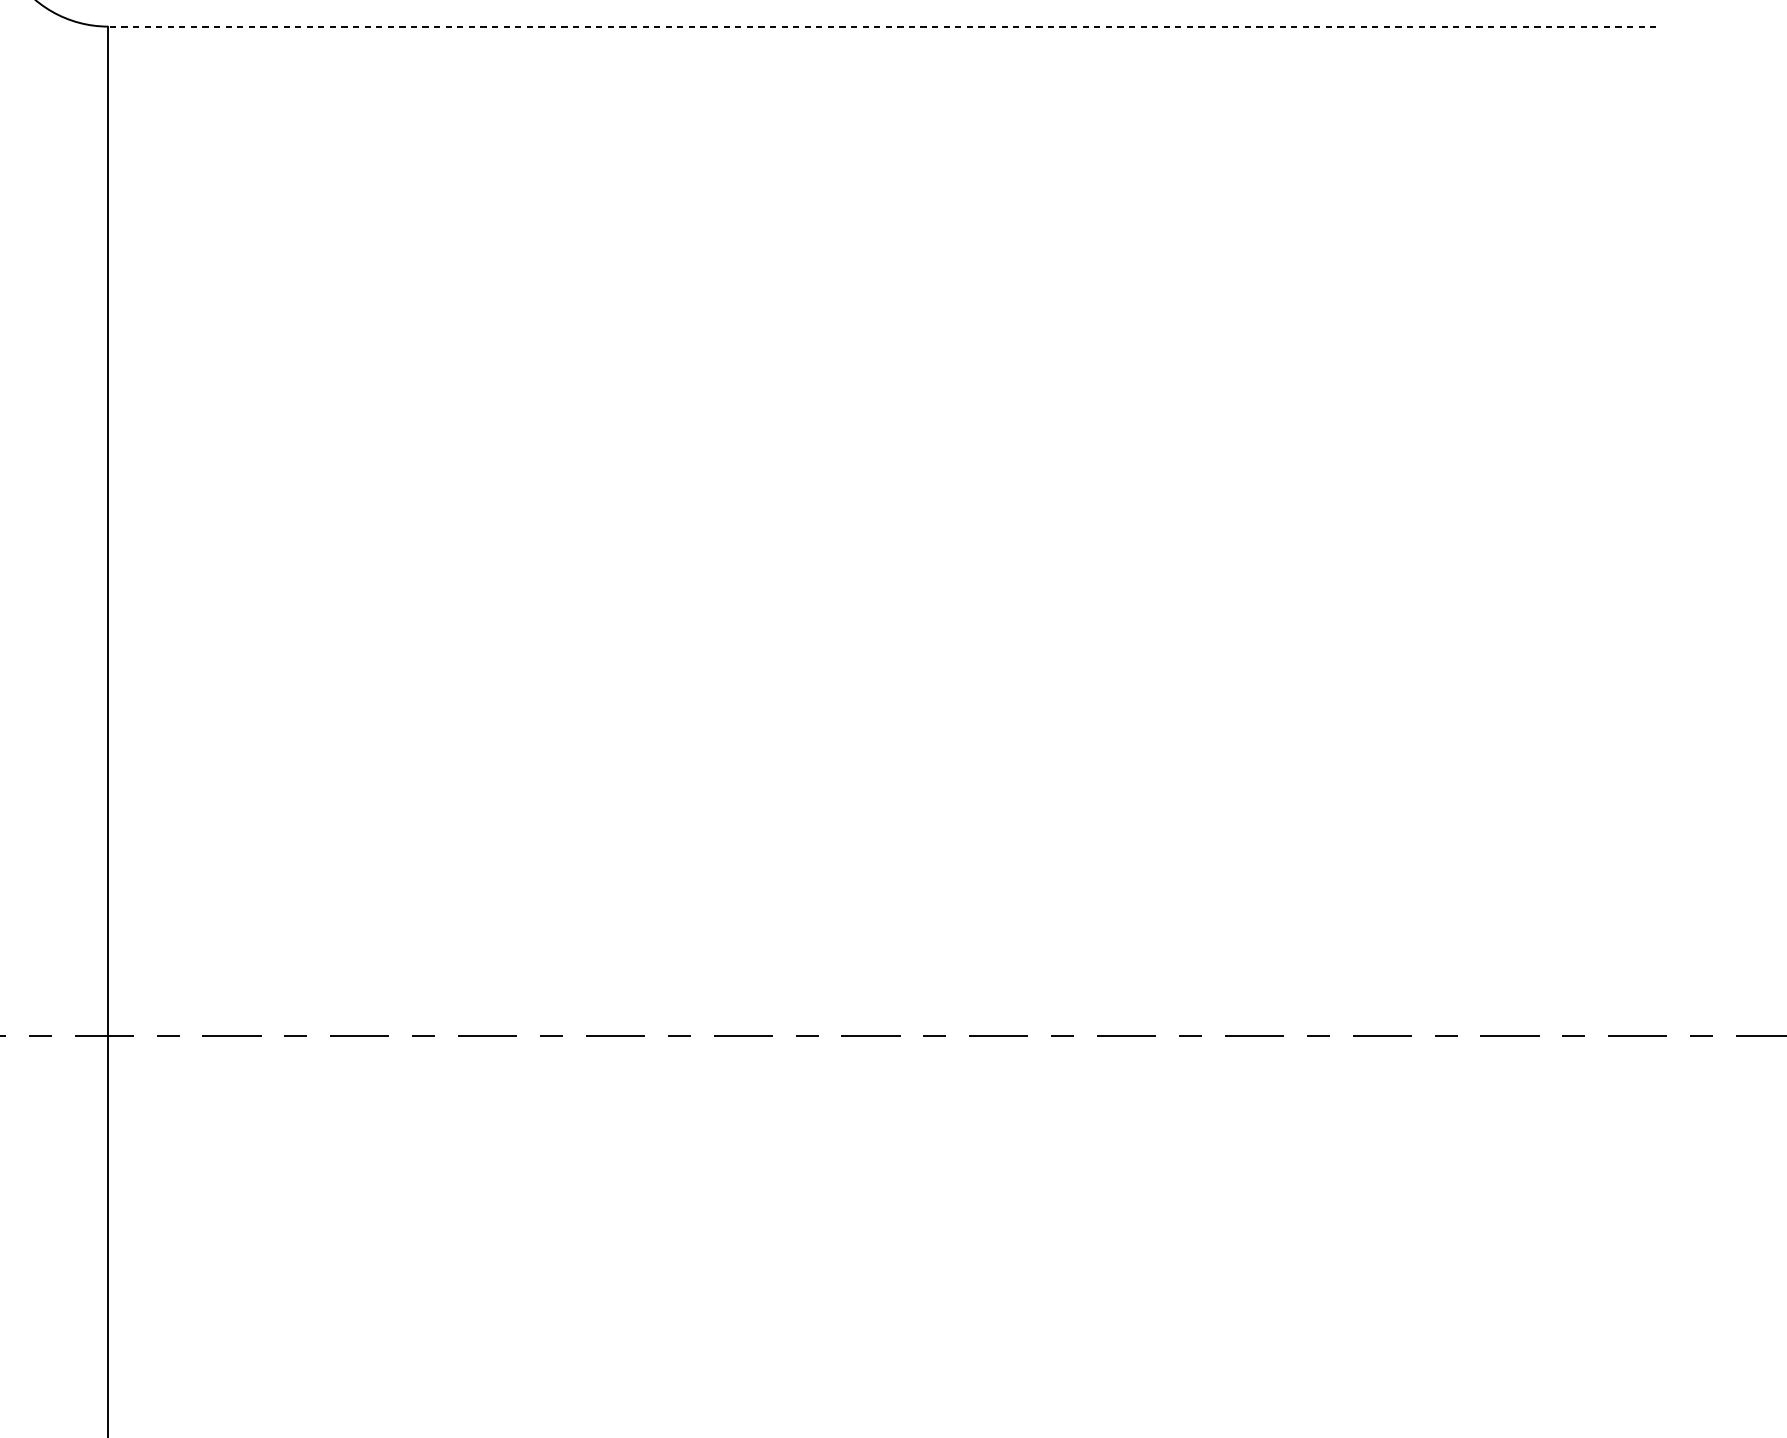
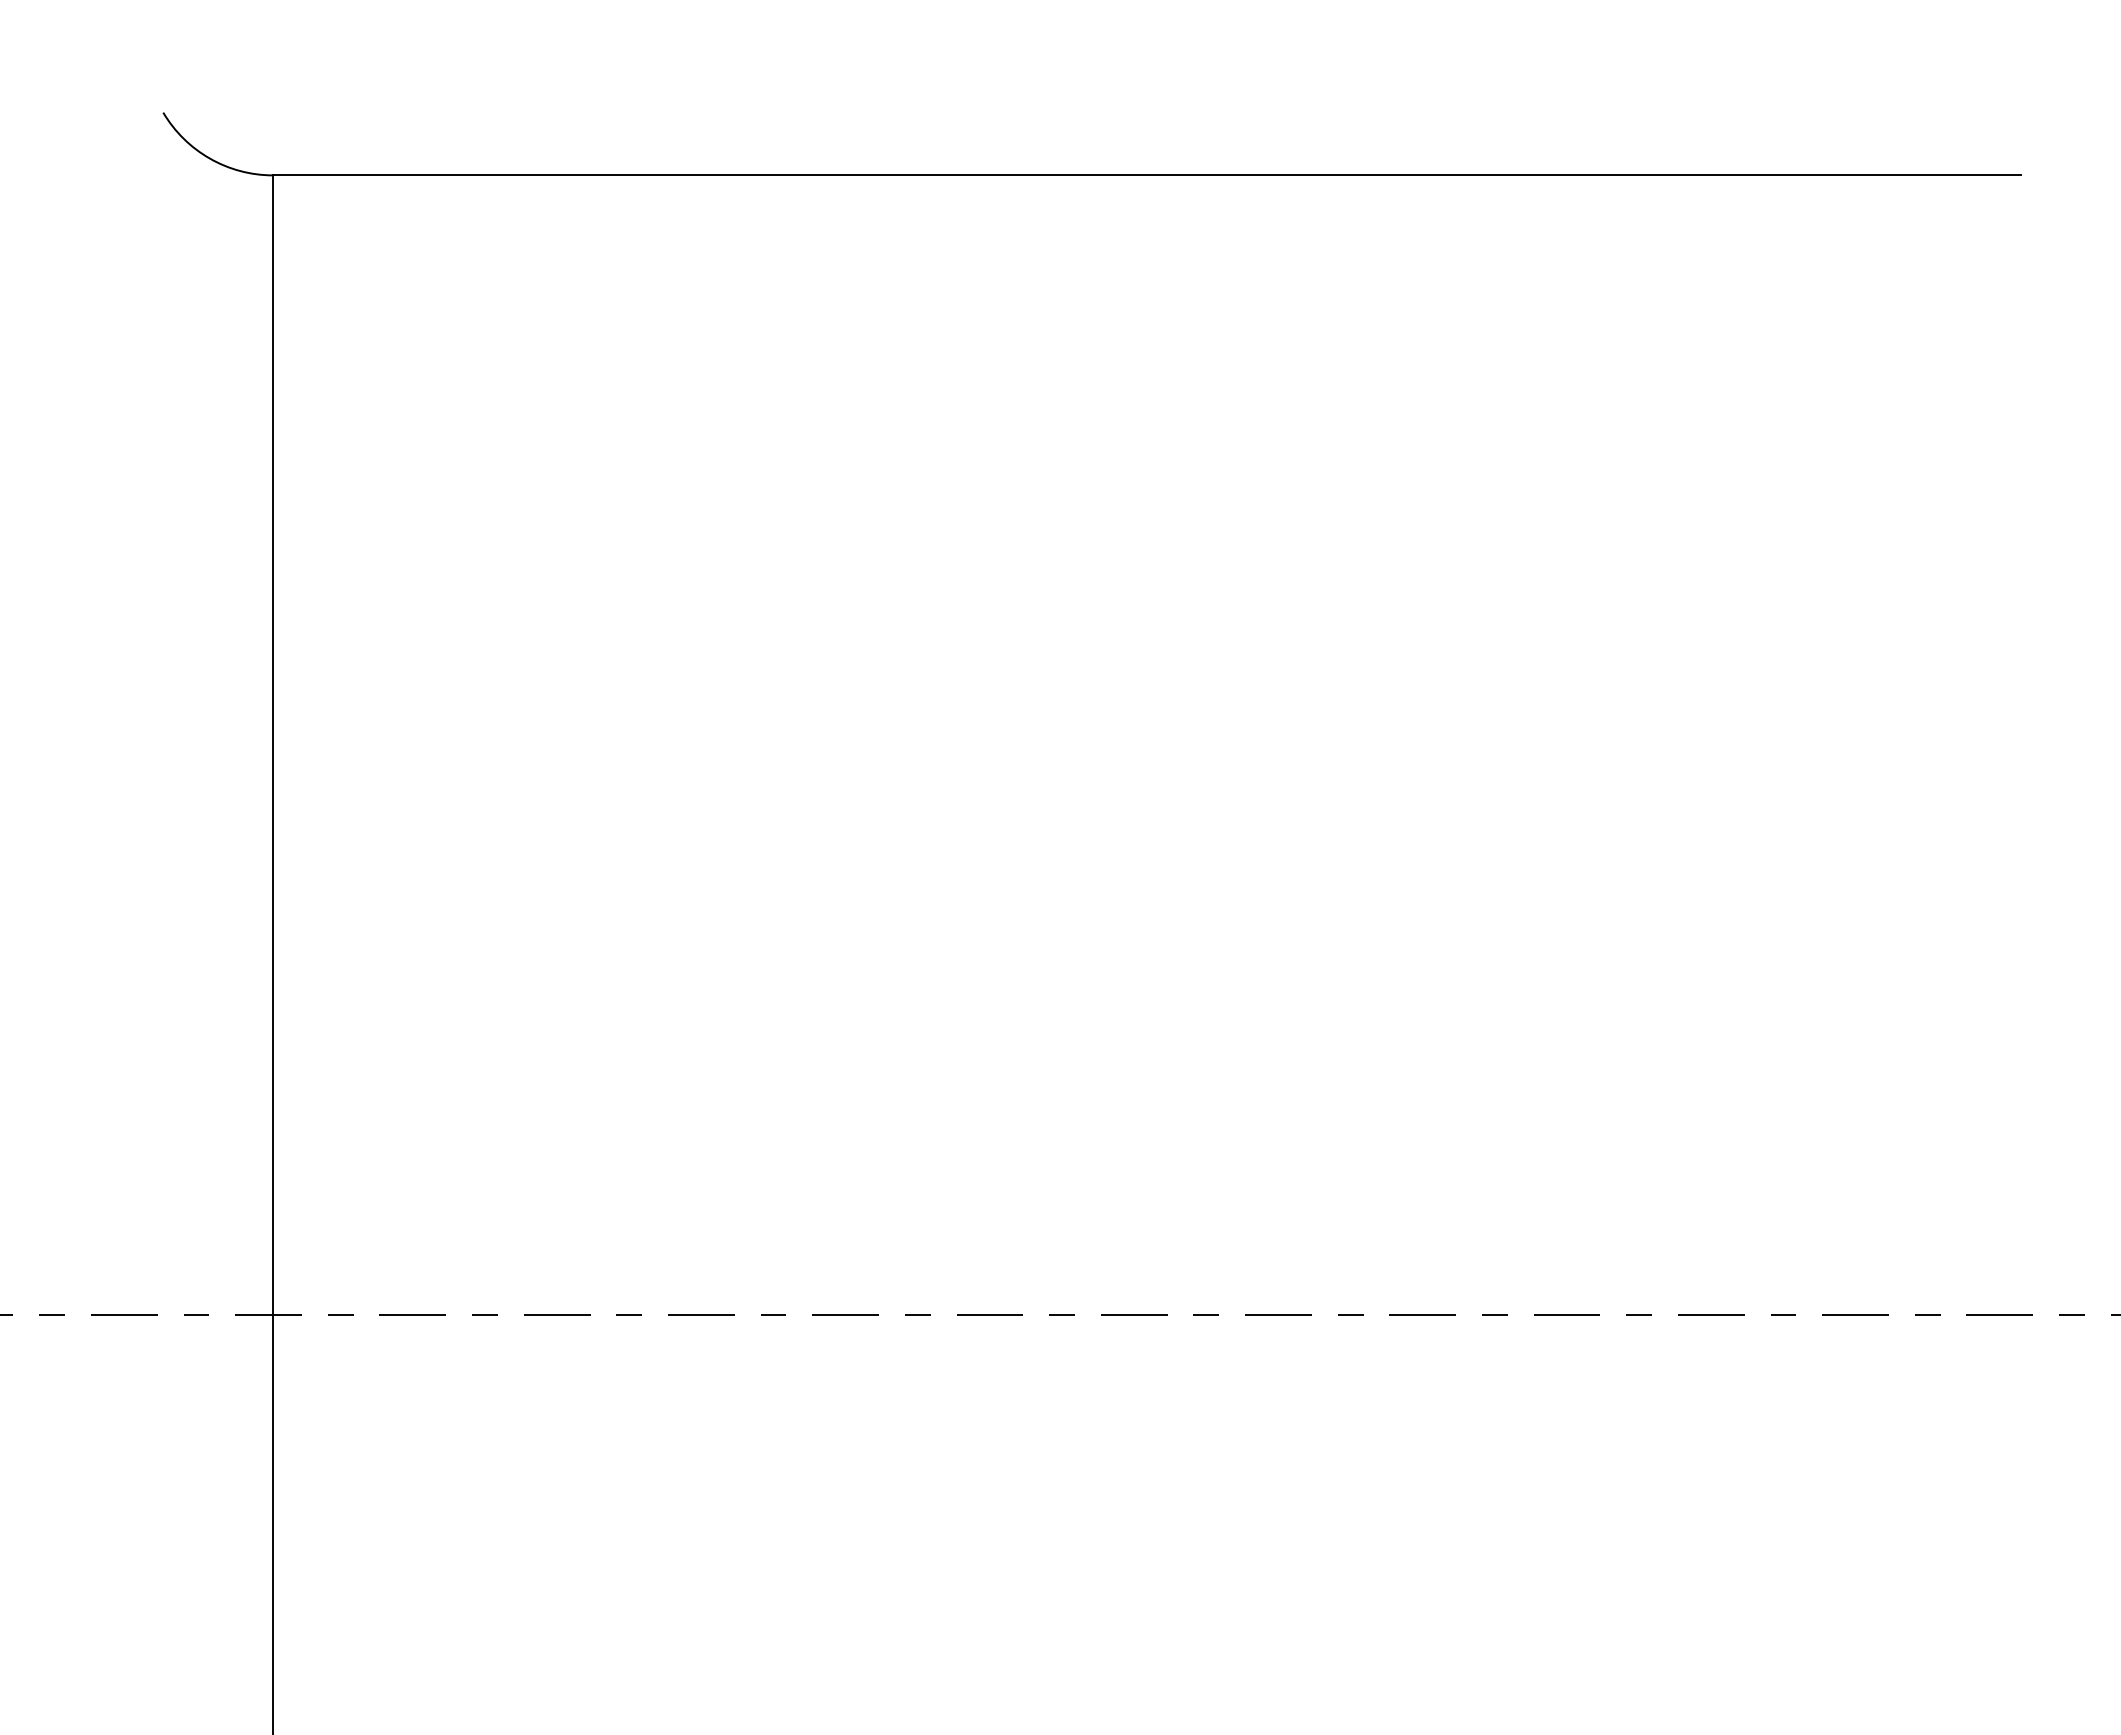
line: (882, 26) -> (1147, 175), dashed -> solid

